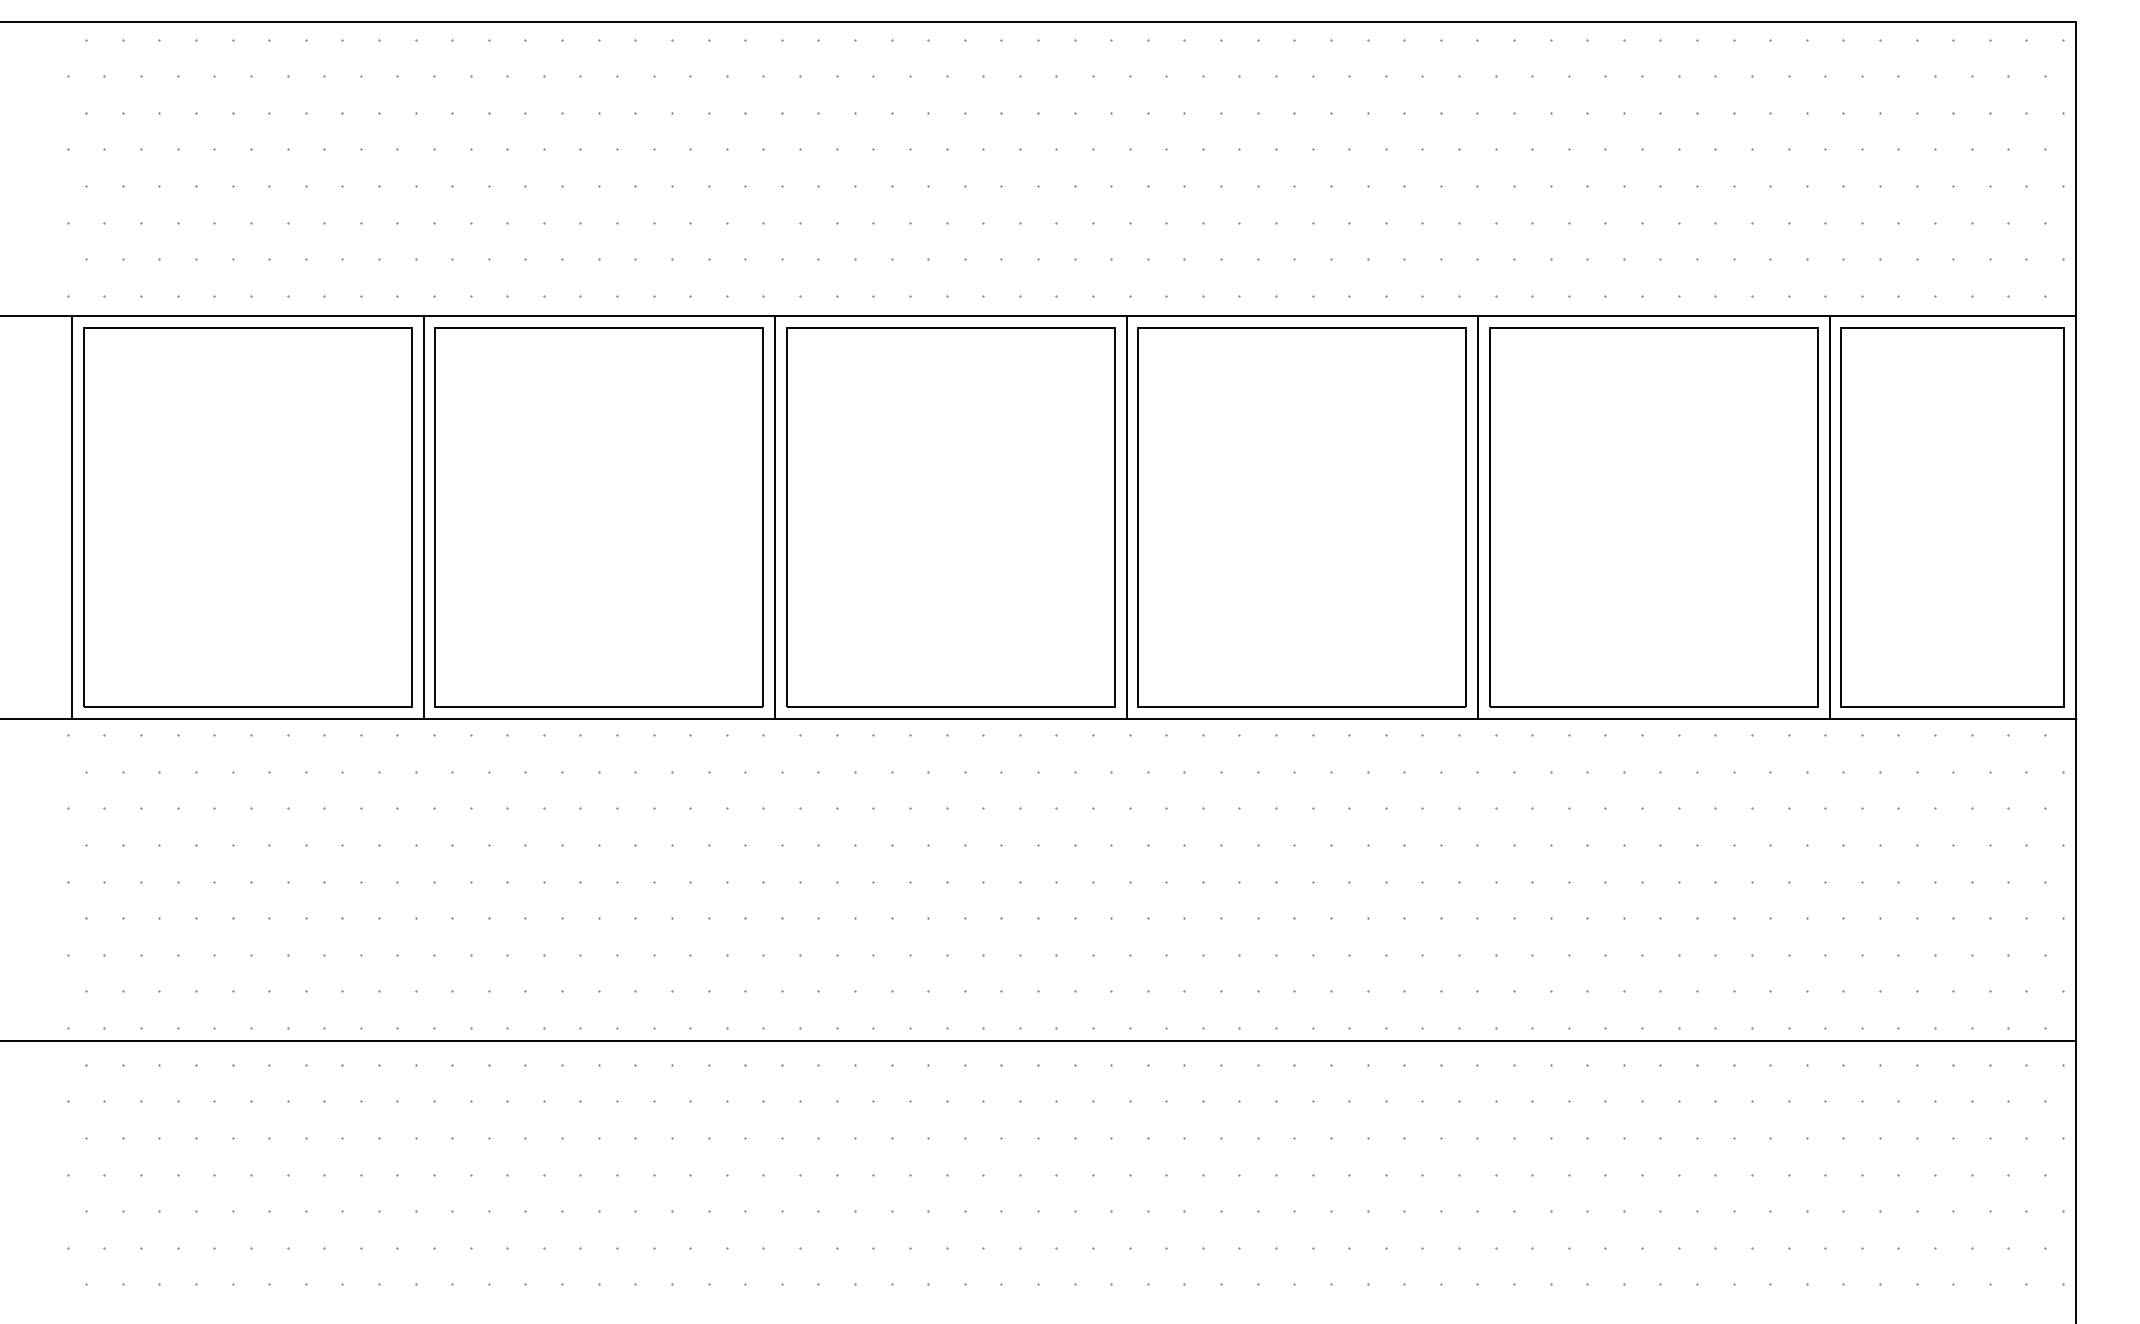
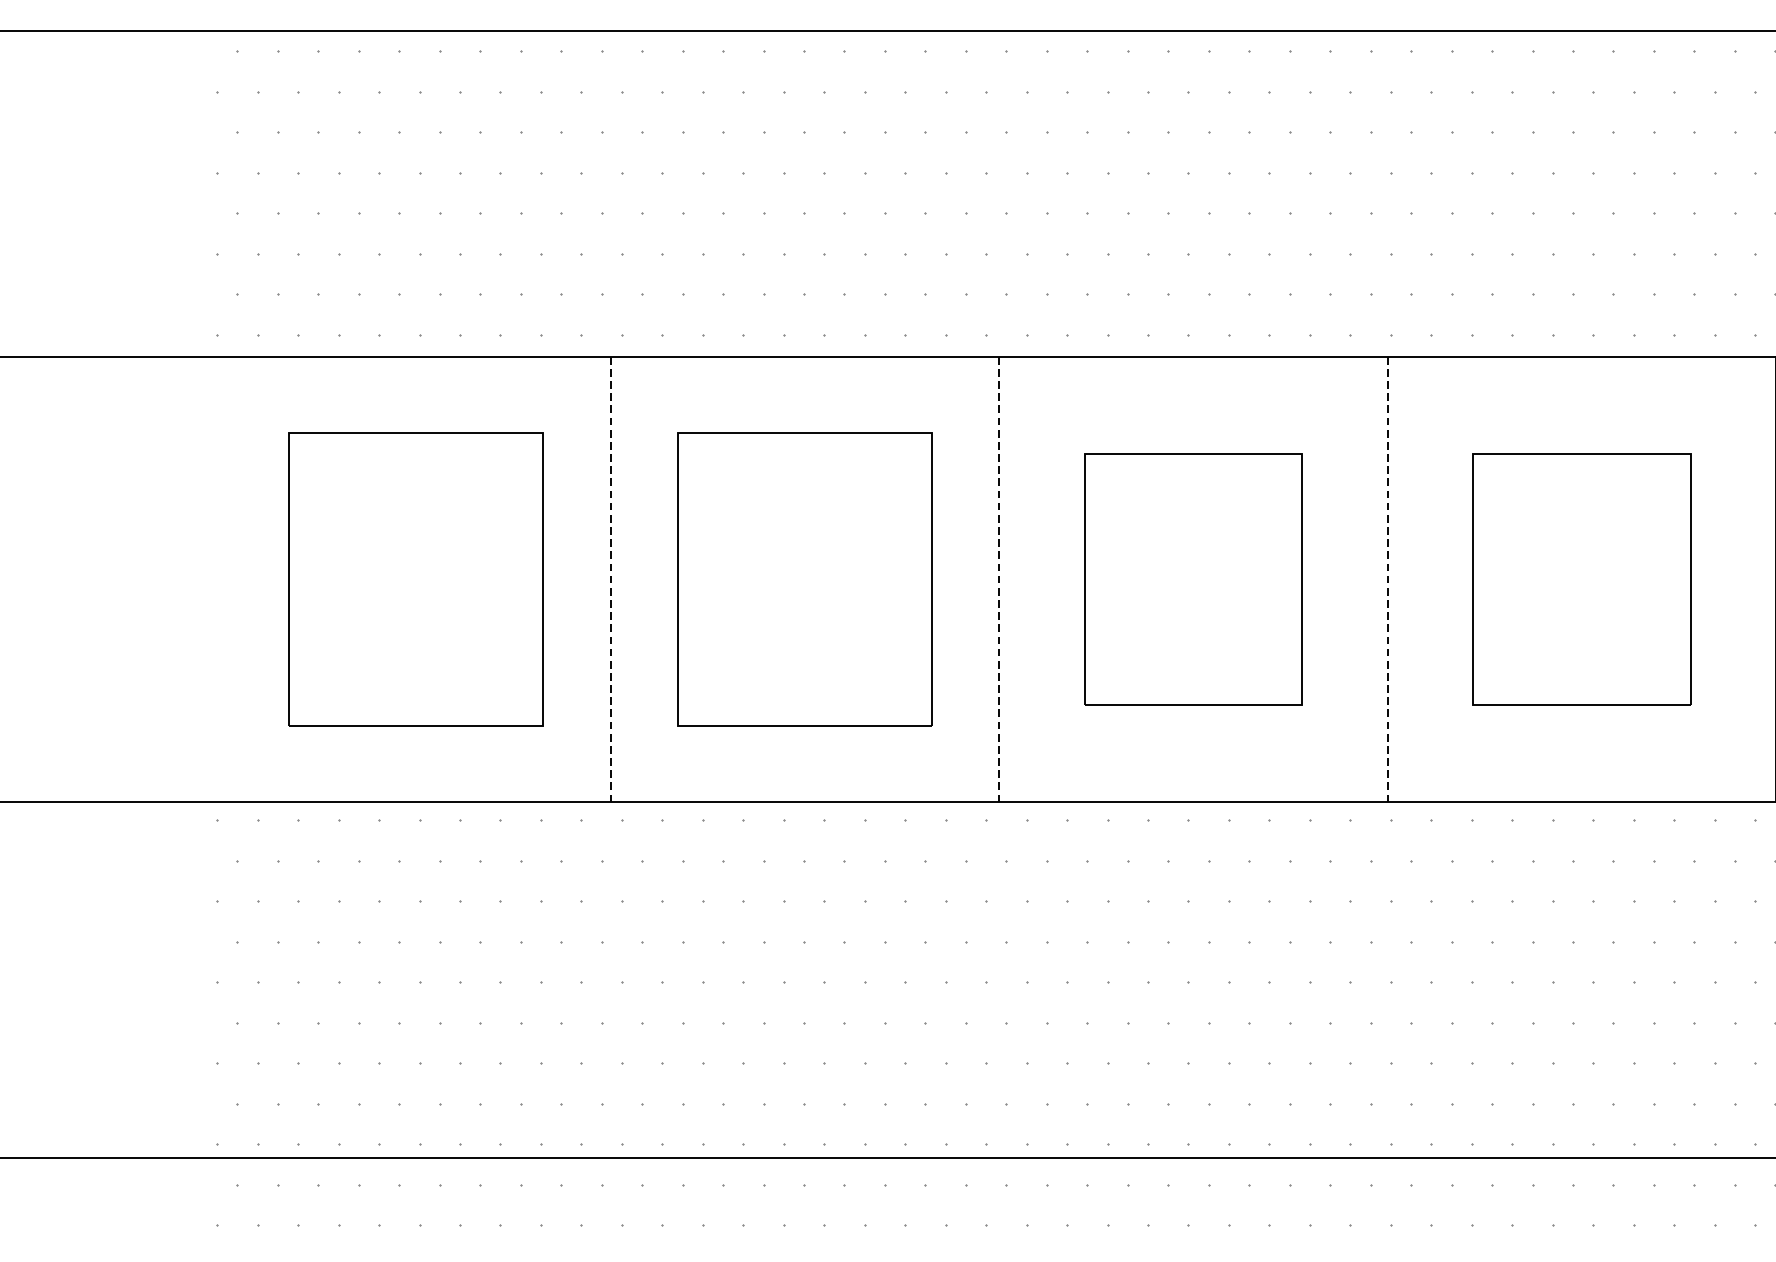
line: (72, 516) -> (222, 578), removed
part: (247, 517) -> (415, 579), size x0.7
line: (423, 517) -> (610, 579), solid -> dashed
part: (598, 517) -> (803, 579), size x0.7
line: (775, 517) -> (999, 579), solid -> dashed
part: (950, 517) -> (1192, 579), size x0.6
line: (1126, 517) -> (1387, 579), solid -> dashed
part: (1301, 517) -> (1580, 579), size x0.6

